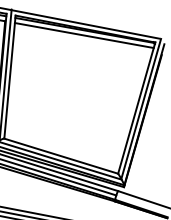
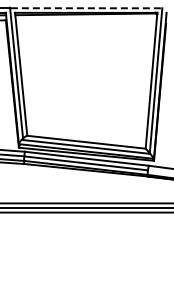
line: (85, 24) -> (85, 8), solid -> dashed
line: (83, 35) -> (85, 19), removed

